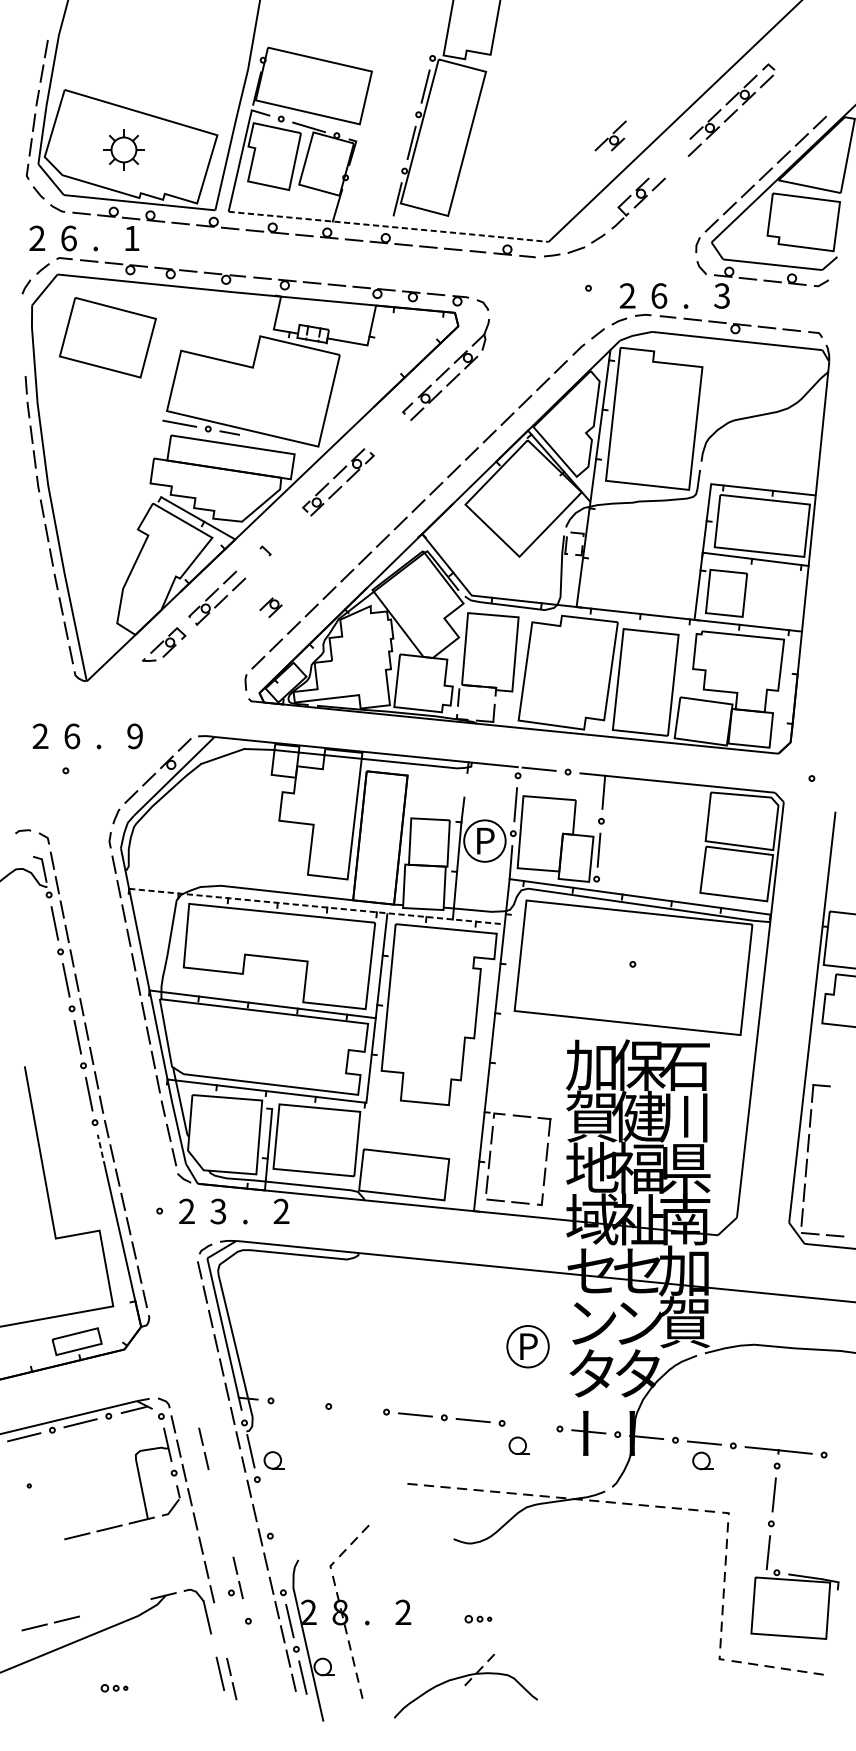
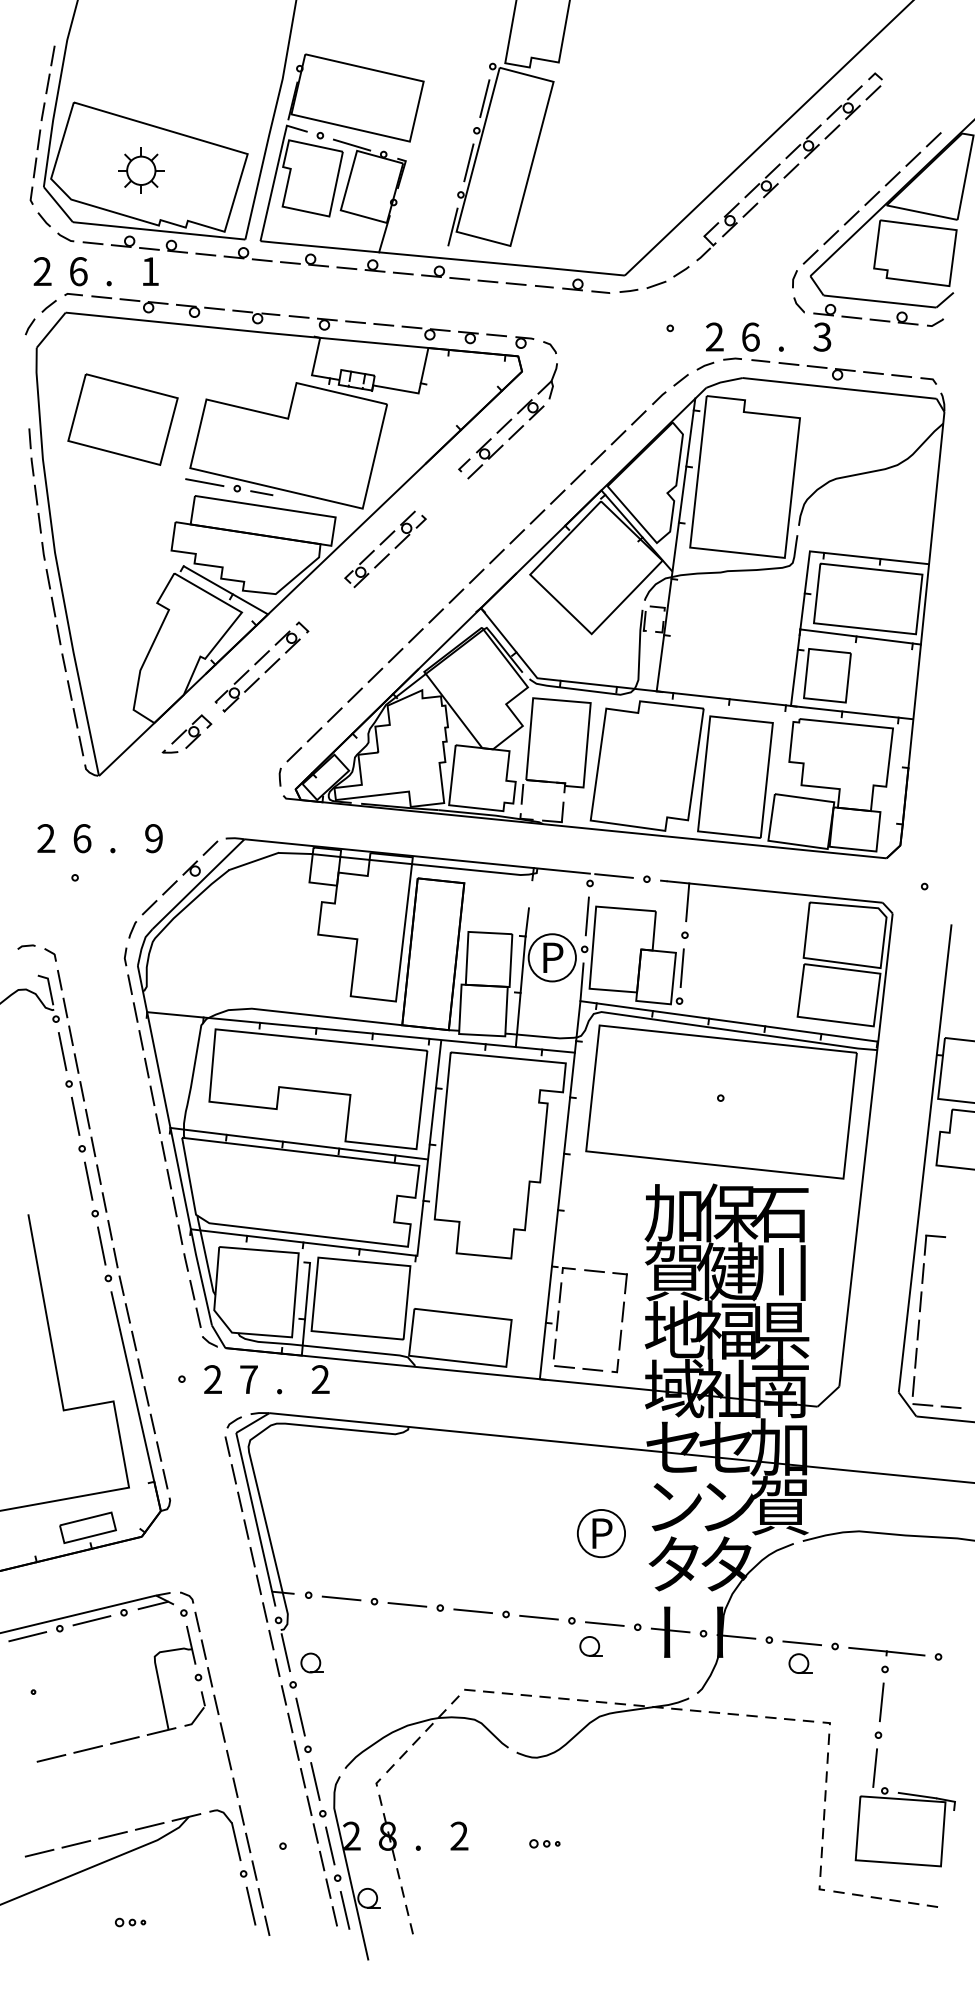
part: (610, 135) -> (762, 180), moved
line: (388, 226) -> (442, 258), dashed -> solid
part: (107, 337) -> (122, 419), moved
part: (270, 607) -> (287, 641), moved
line: (317, 906) -> (361, 1032), dashed -> solid
line: (101, 1150) -> (115, 1310), dashed -> solid
text: (218, 1211) -> (248, 1379), 3 -> 7
line: (299, 1403) -> (341, 1598), added
line: (357, 1409) -> (407, 1604), added
line: (530, 1425) -> (604, 1623), added
line: (203, 1445) -> (231, 1646), removed
line: (263, 1507) -> (300, 1716), added
line: (45, 1544) -> (51, 1758), added
line: (276, 1564) -> (315, 1781), added
part: (235, 1577) -> (248, 1856), moved
line: (131, 1603) -> (149, 1826), added
line: (98, 1610) -> (112, 1834), added
part: (465, 1685) -> (426, 1731), moved

